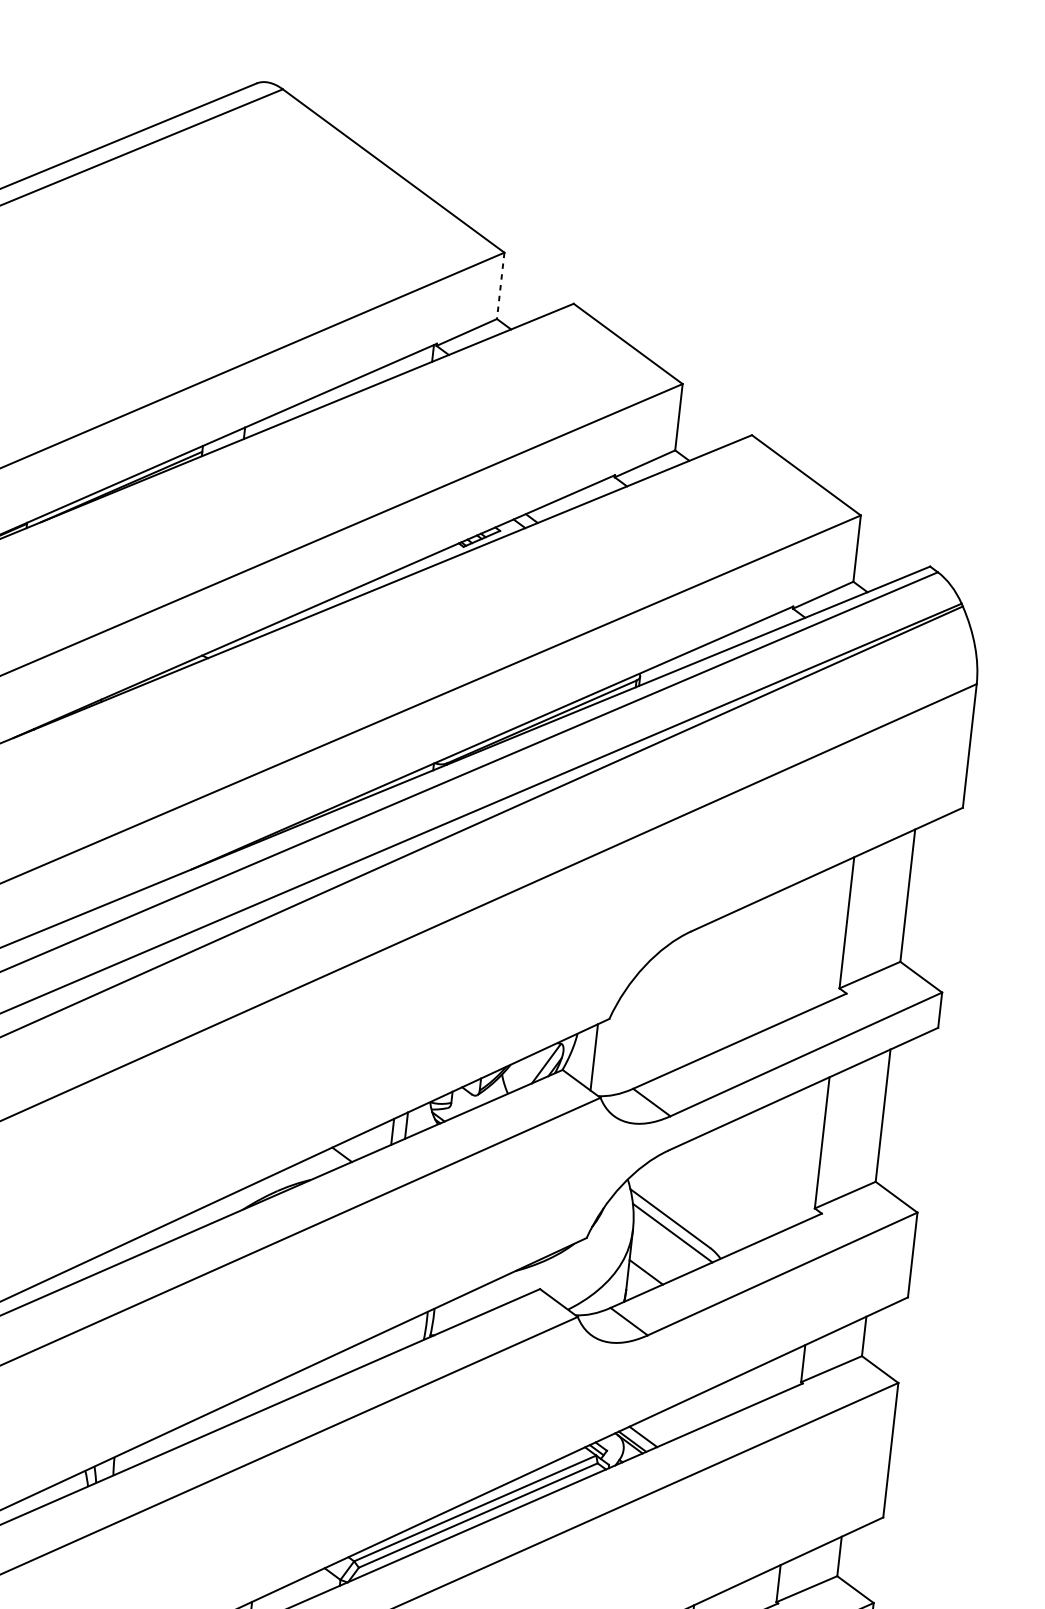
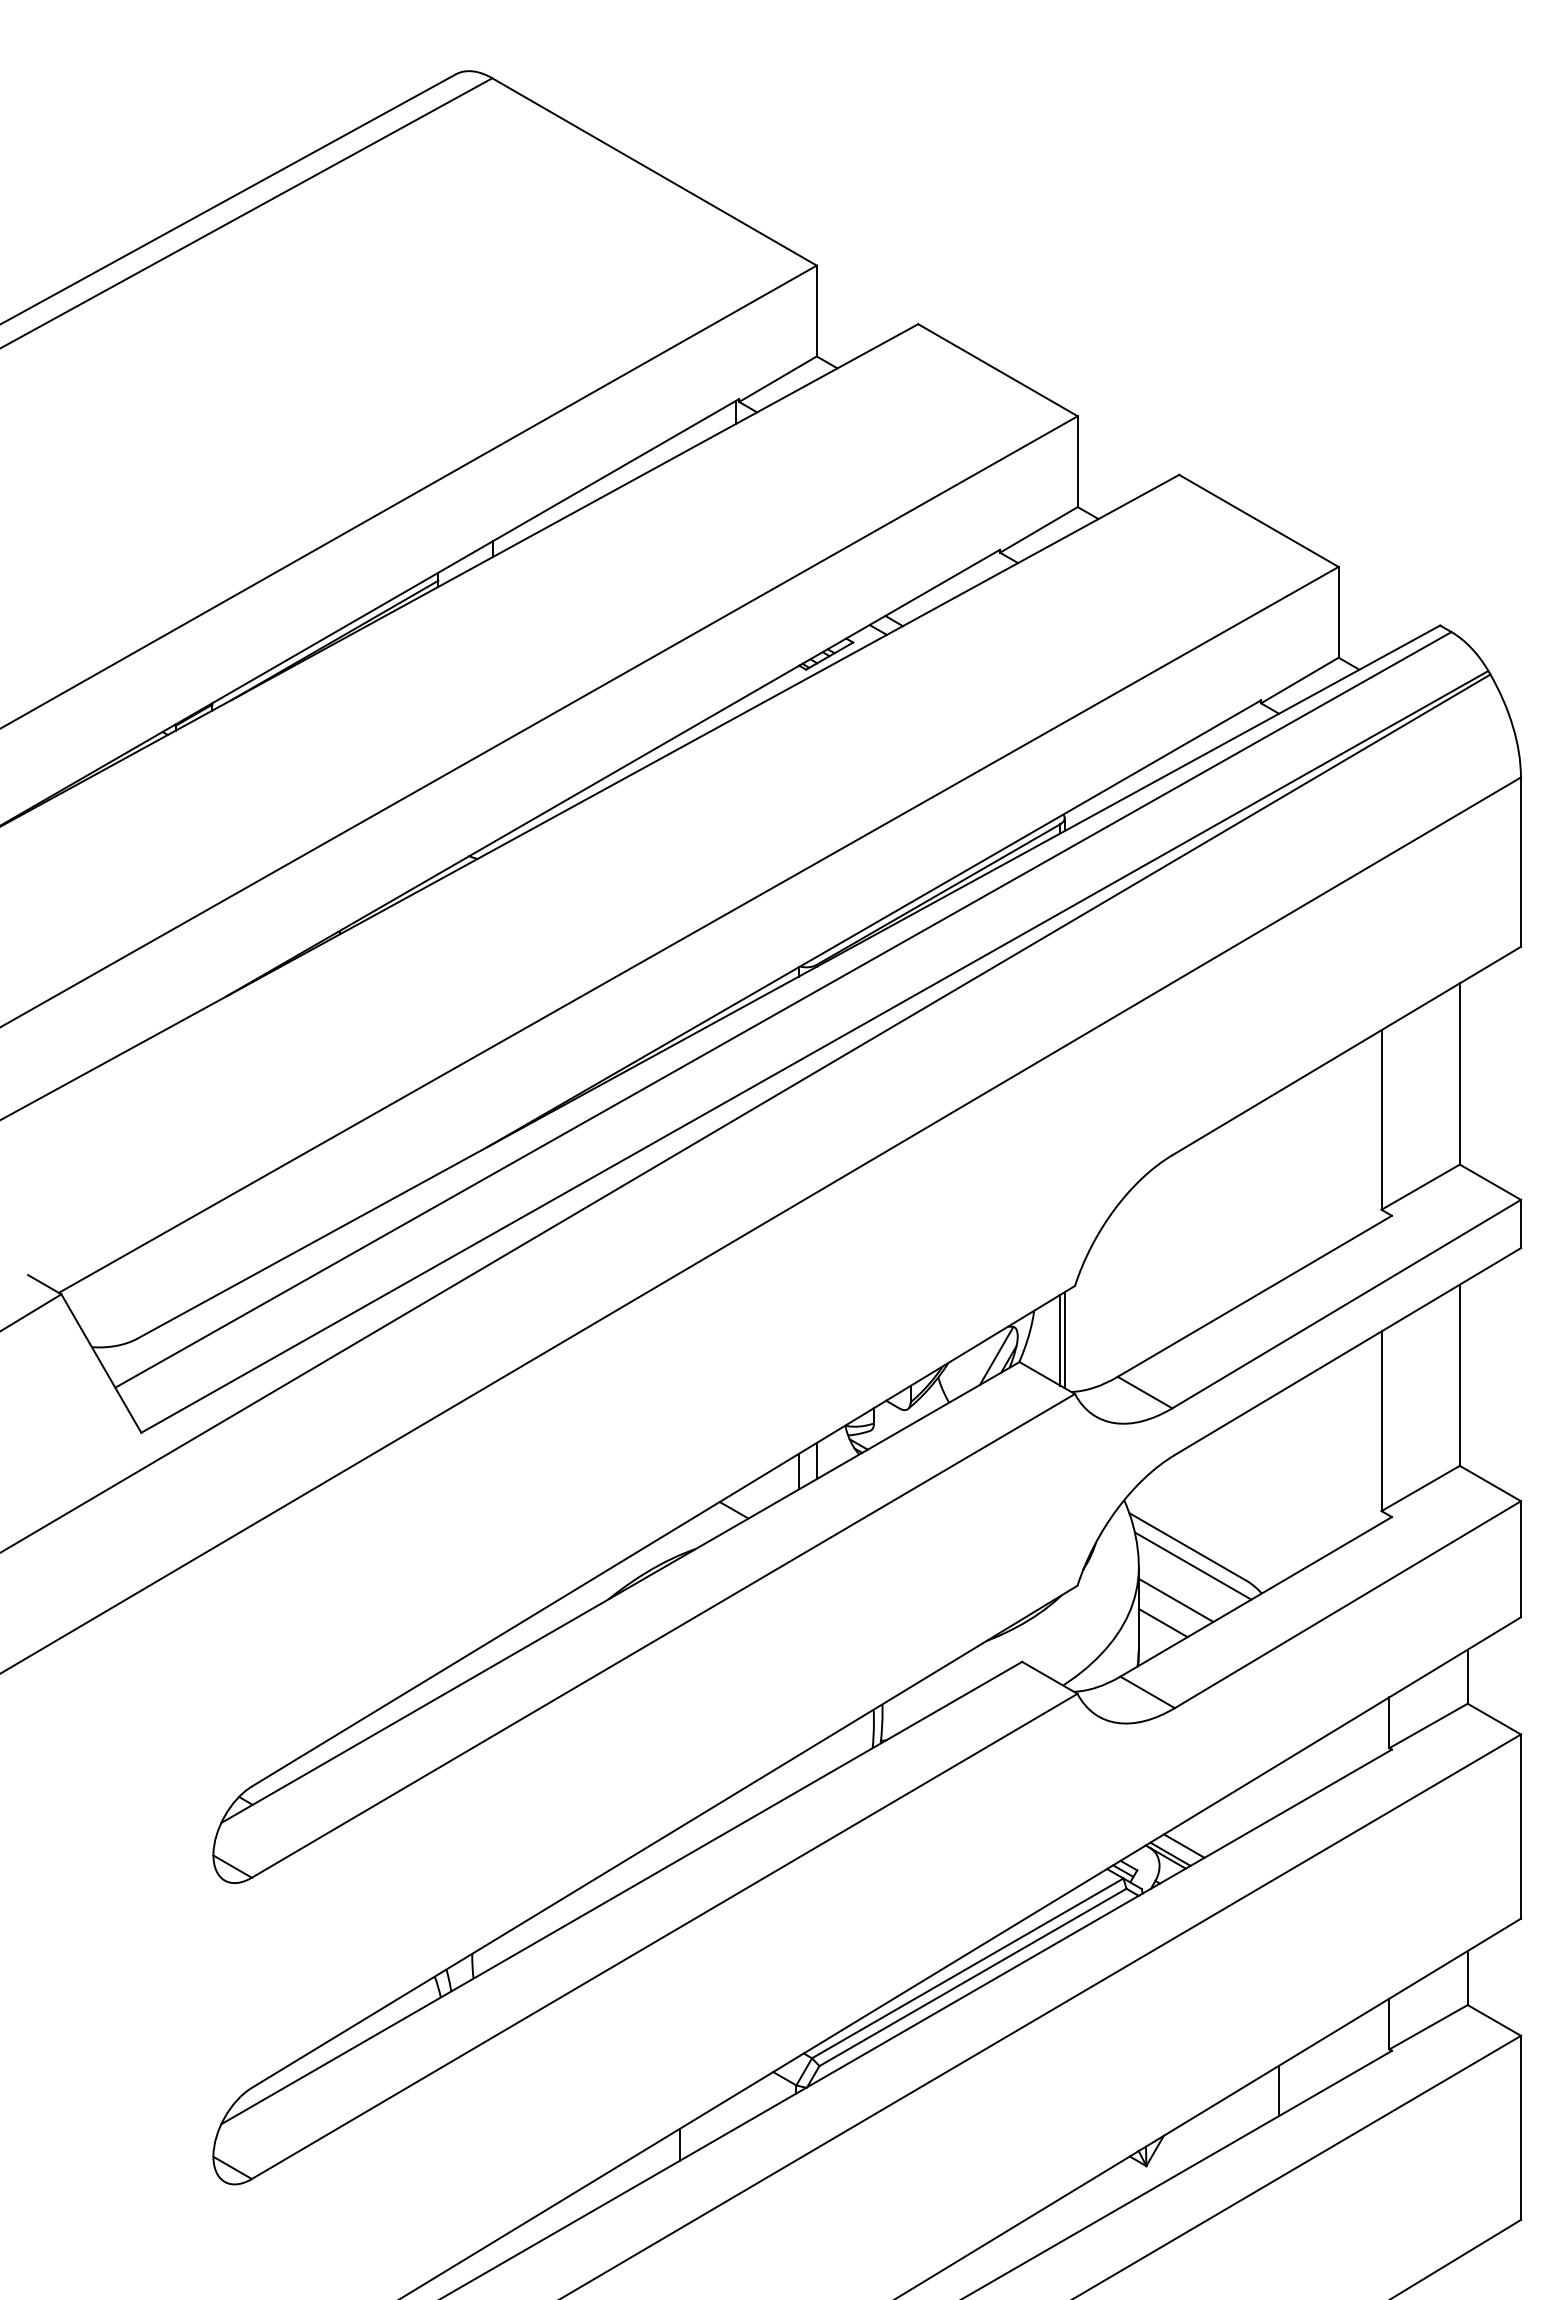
line: (500, 286) -> (816, 311), dashed -> solid
line: (597, 1057) -> (1064, 1340), added
line: (657, 1256) -> (1175, 1599), added

